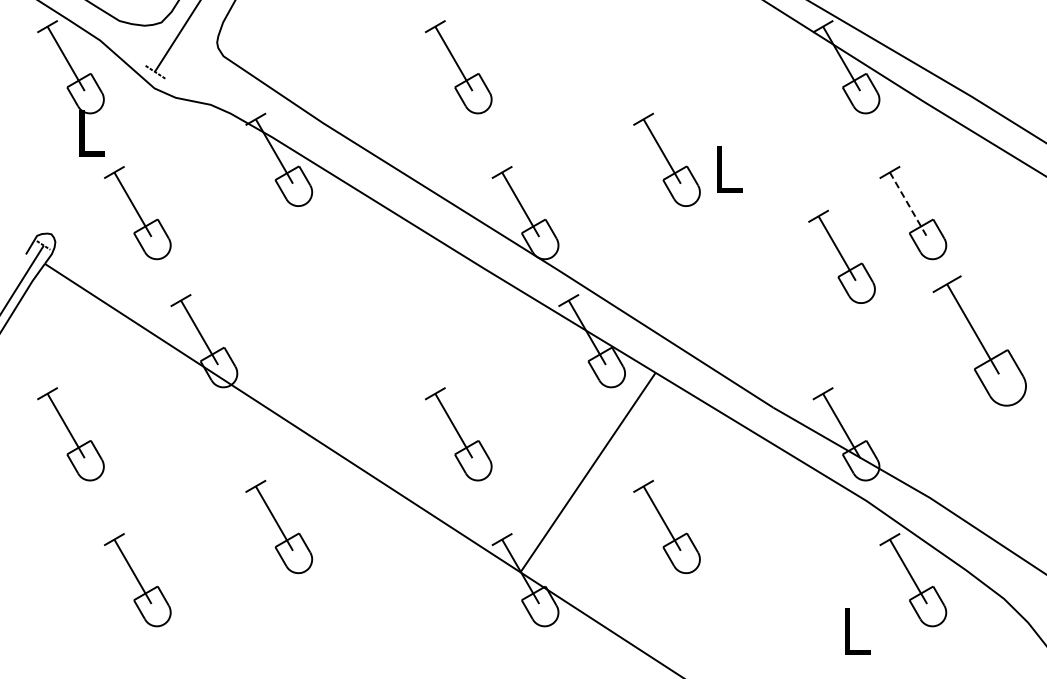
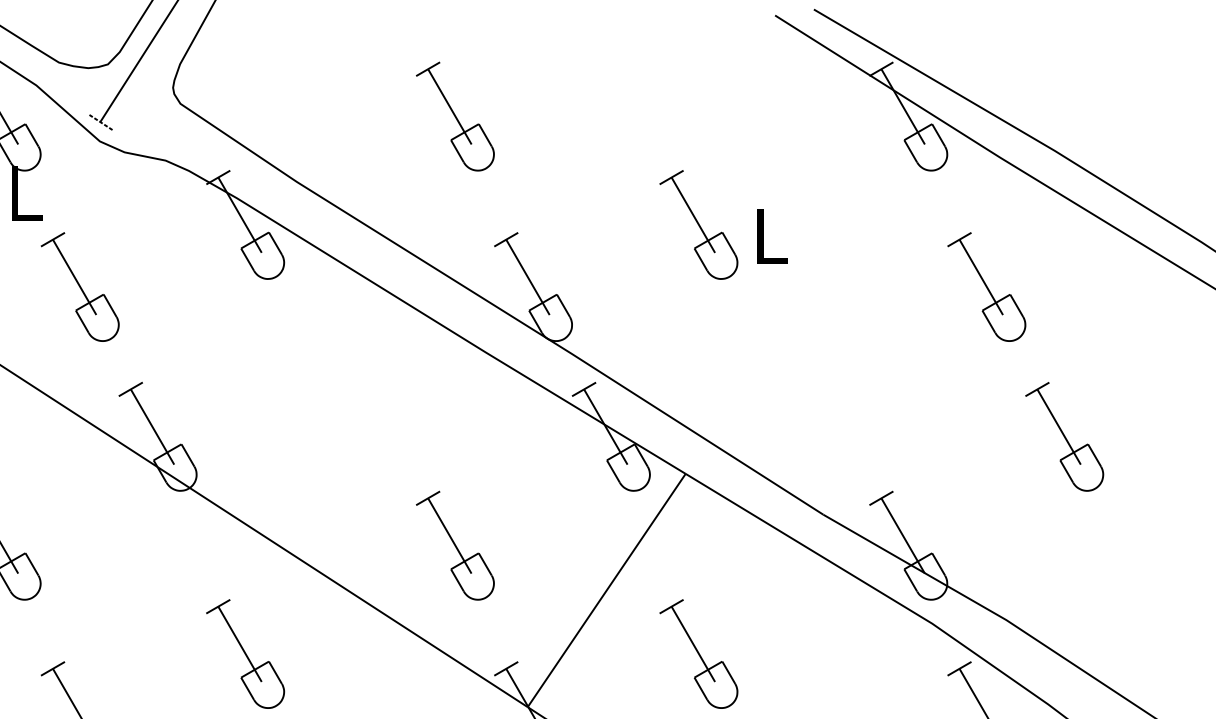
line: (908, 205) -> (981, 278), dashed -> solid
part: (841, 256) -> (902, 337), removed
part: (979, 341) -> (1064, 437), size x0.71

